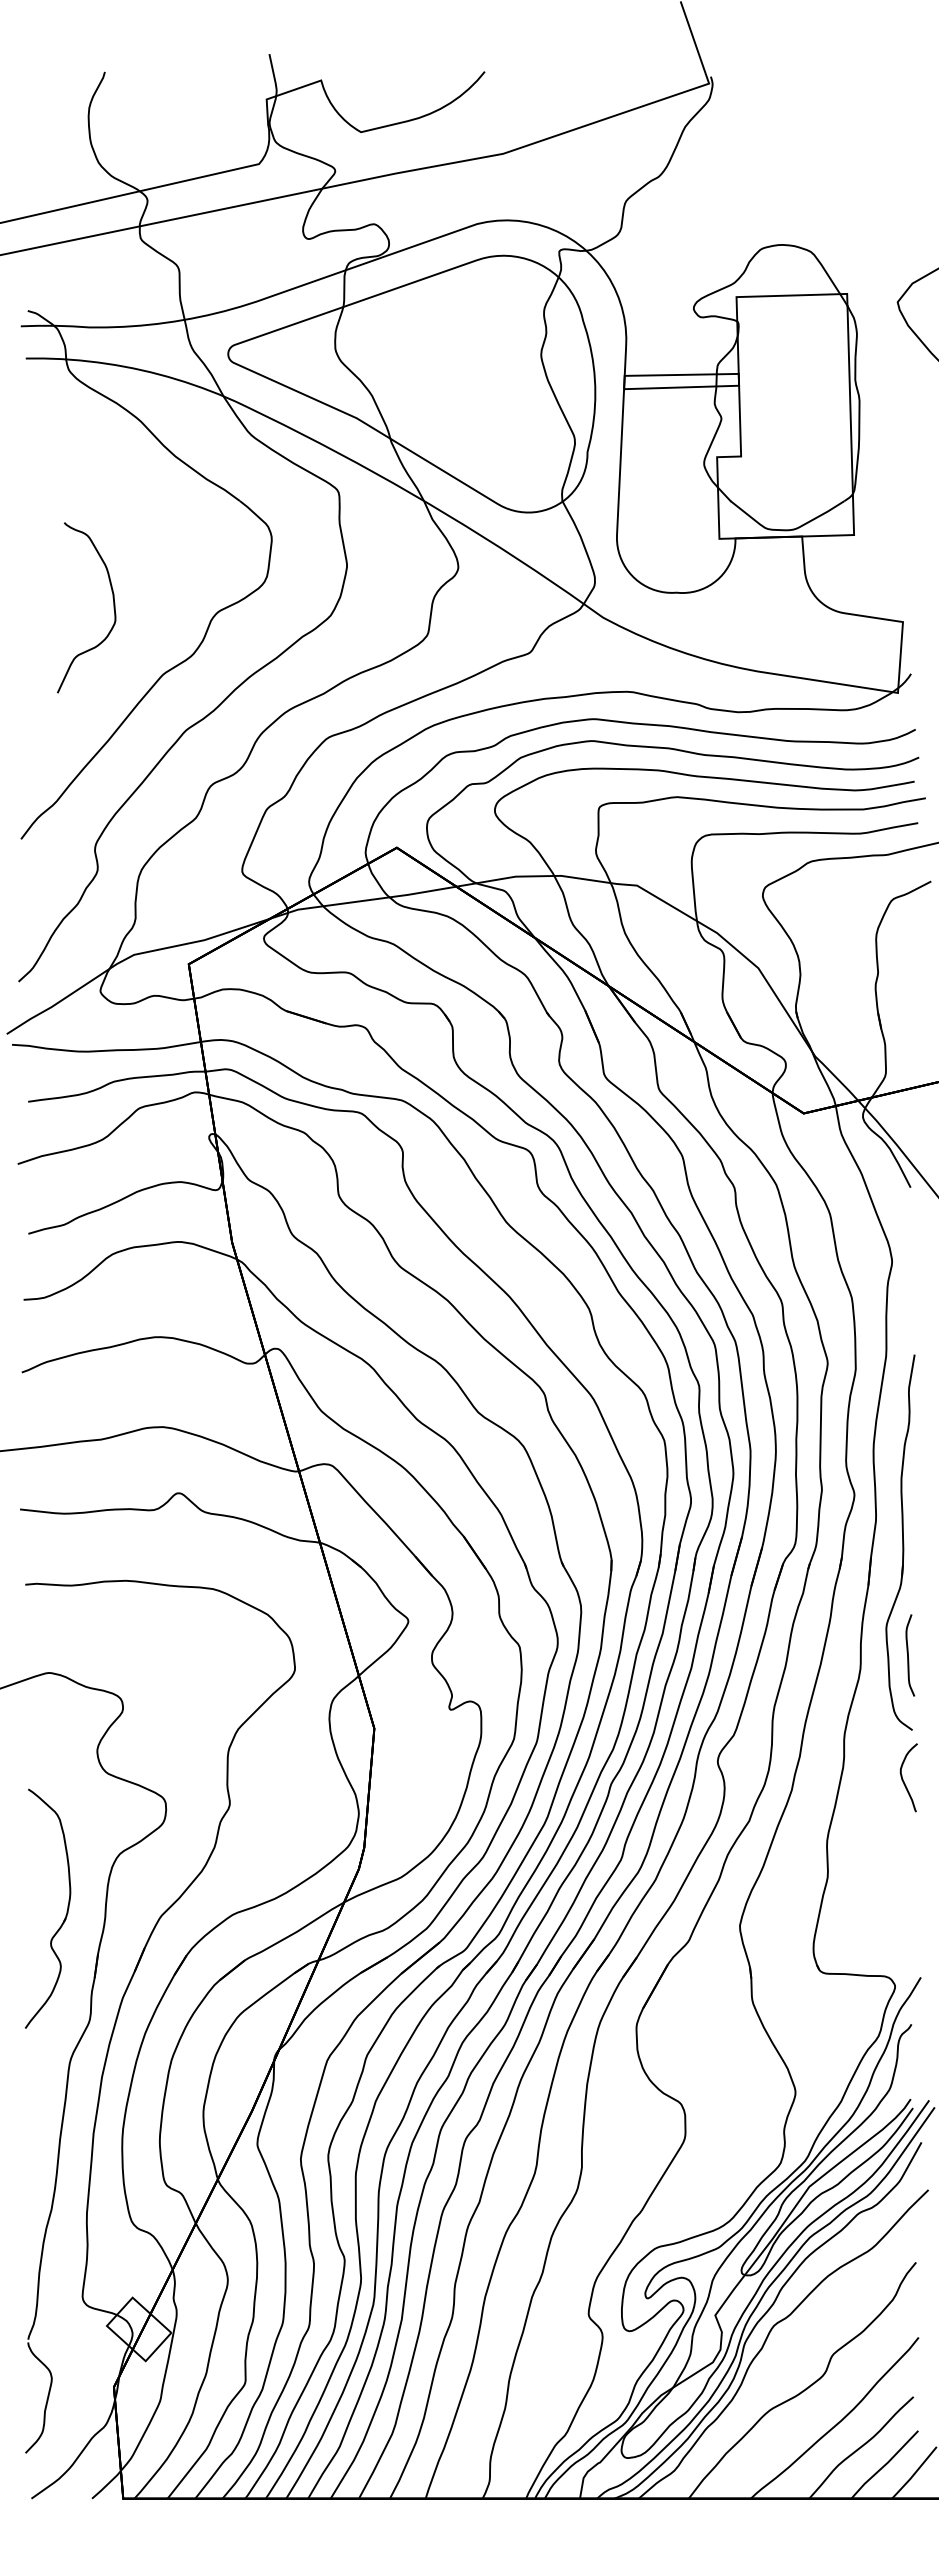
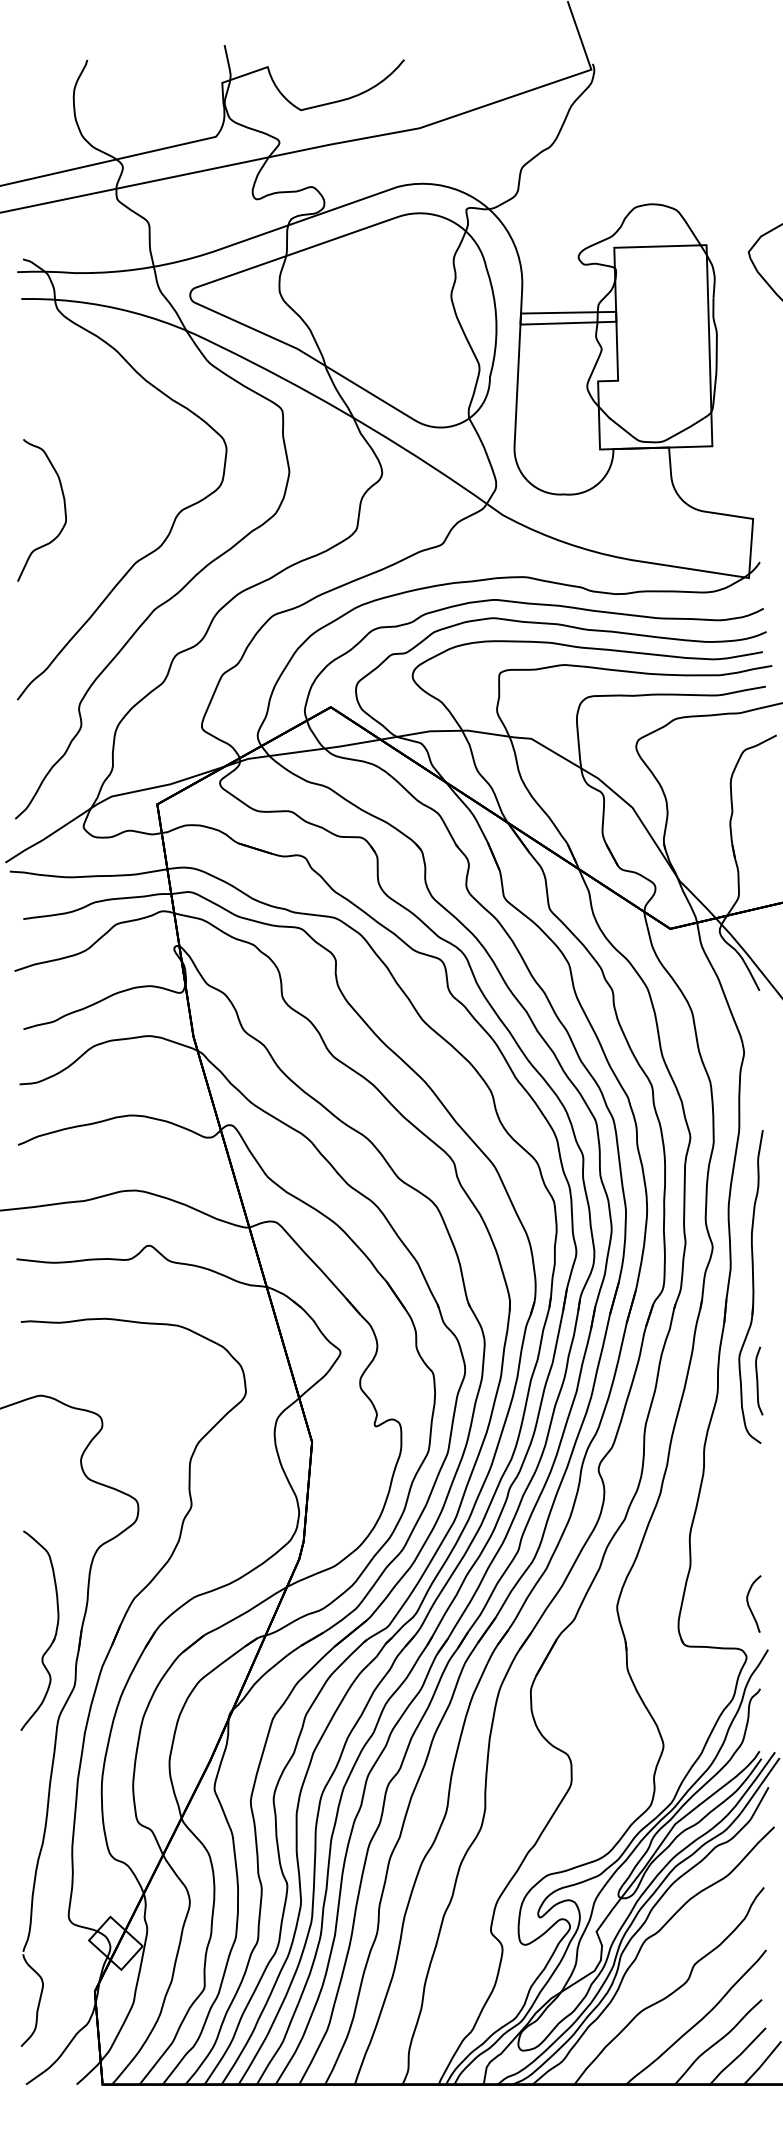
curve: (113, 607) -> (64, 510), moved
curve: (903, 1779) -> (749, 1605), moved
part: (66, 1911) -> (55, 1633), moved

